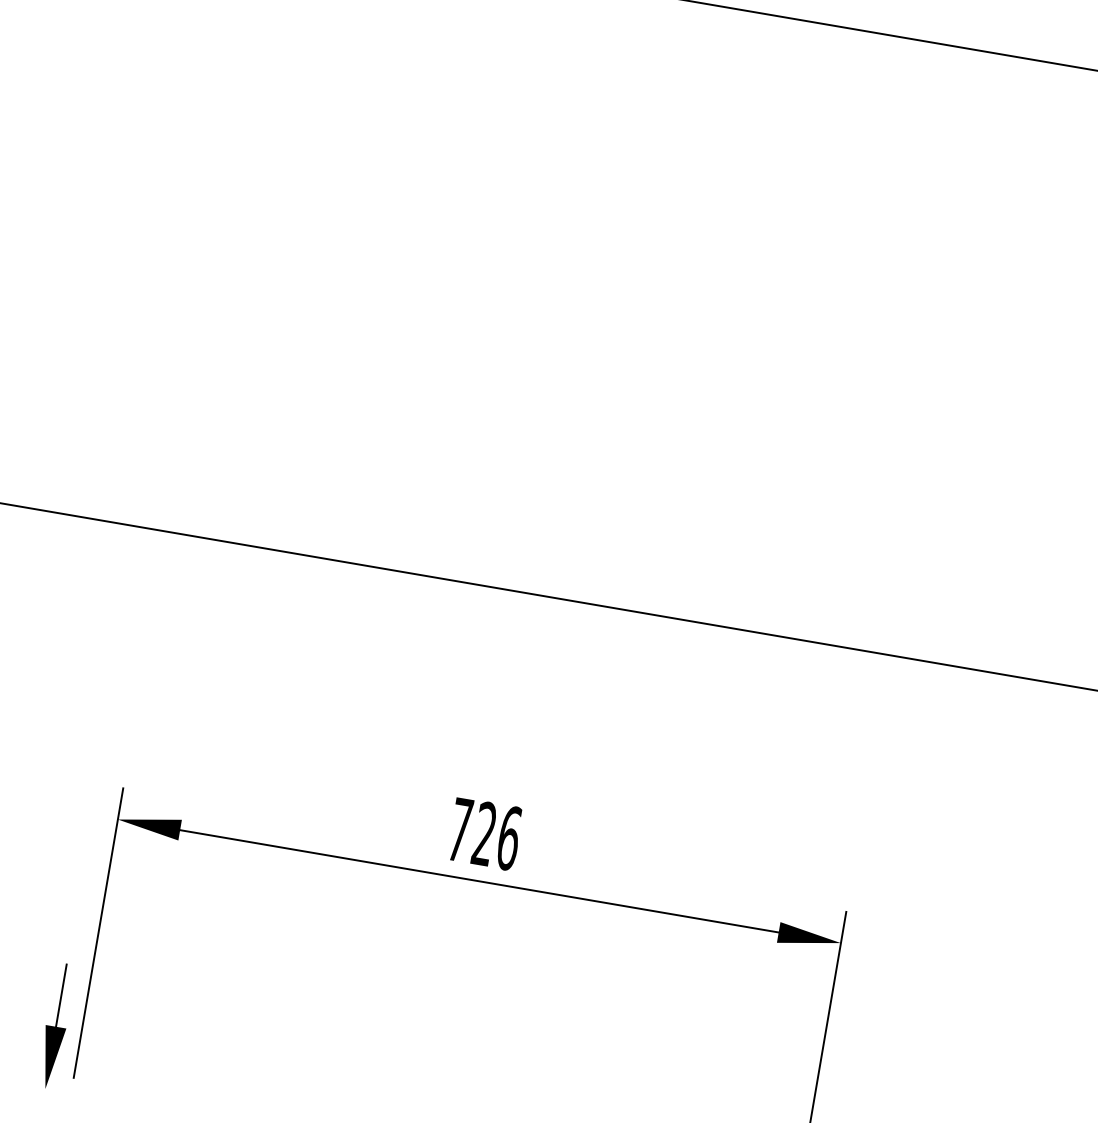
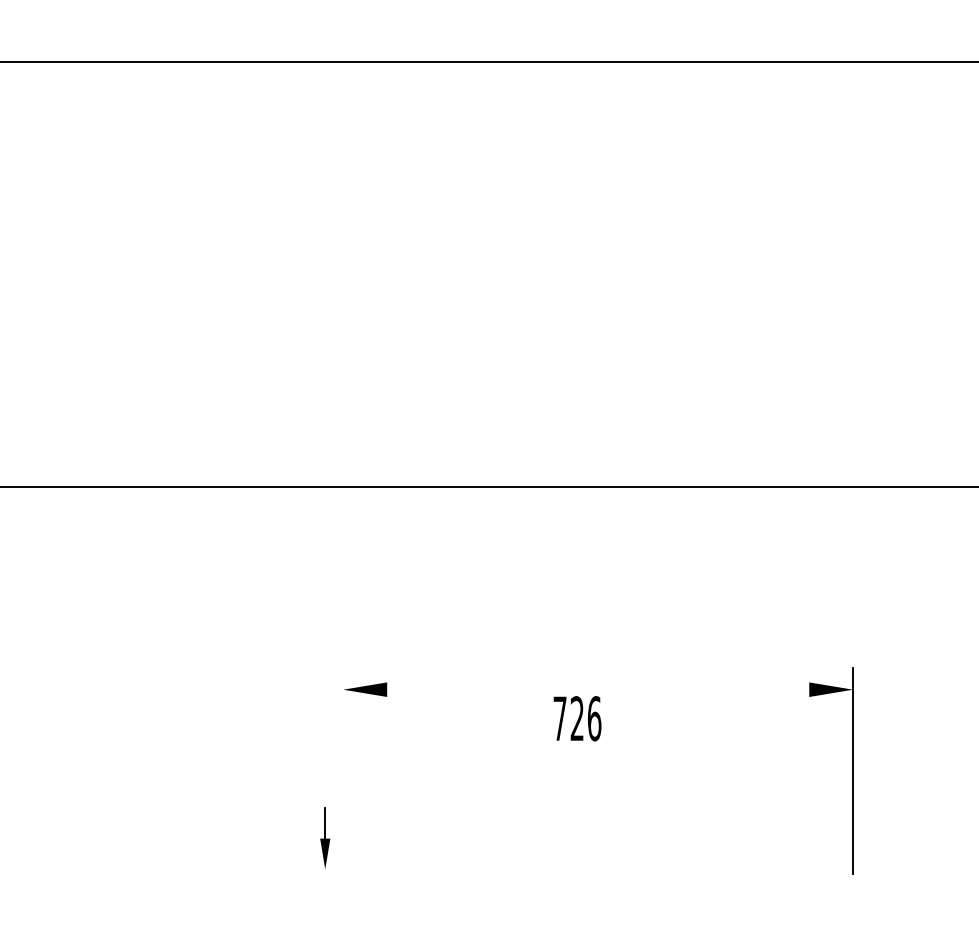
text: (485, 833) -> (577, 718), moved
line: (479, 881) -> (598, 689), removed
line: (98, 932) -> (343, 769), removed
part: (56, 1024) -> (325, 837), size x0.7

